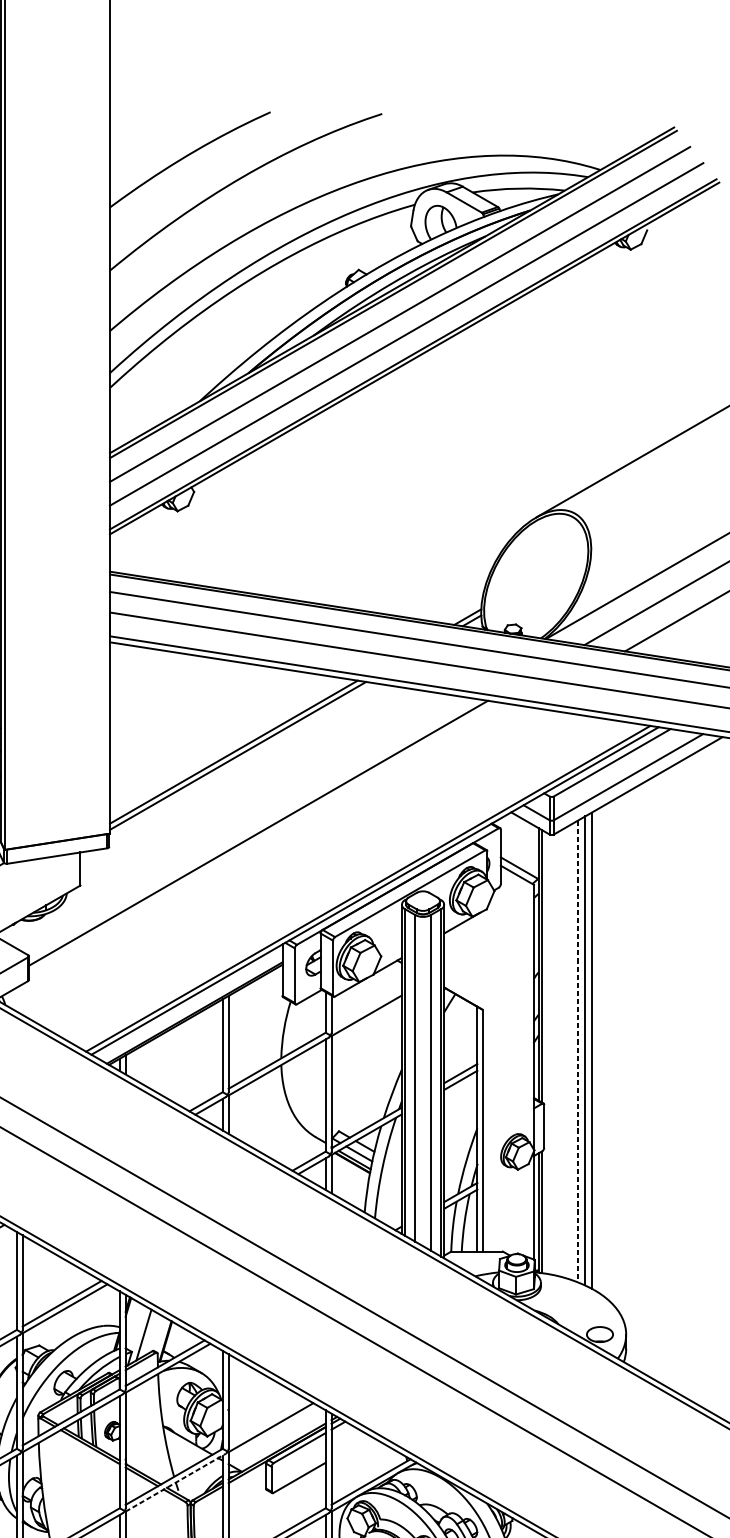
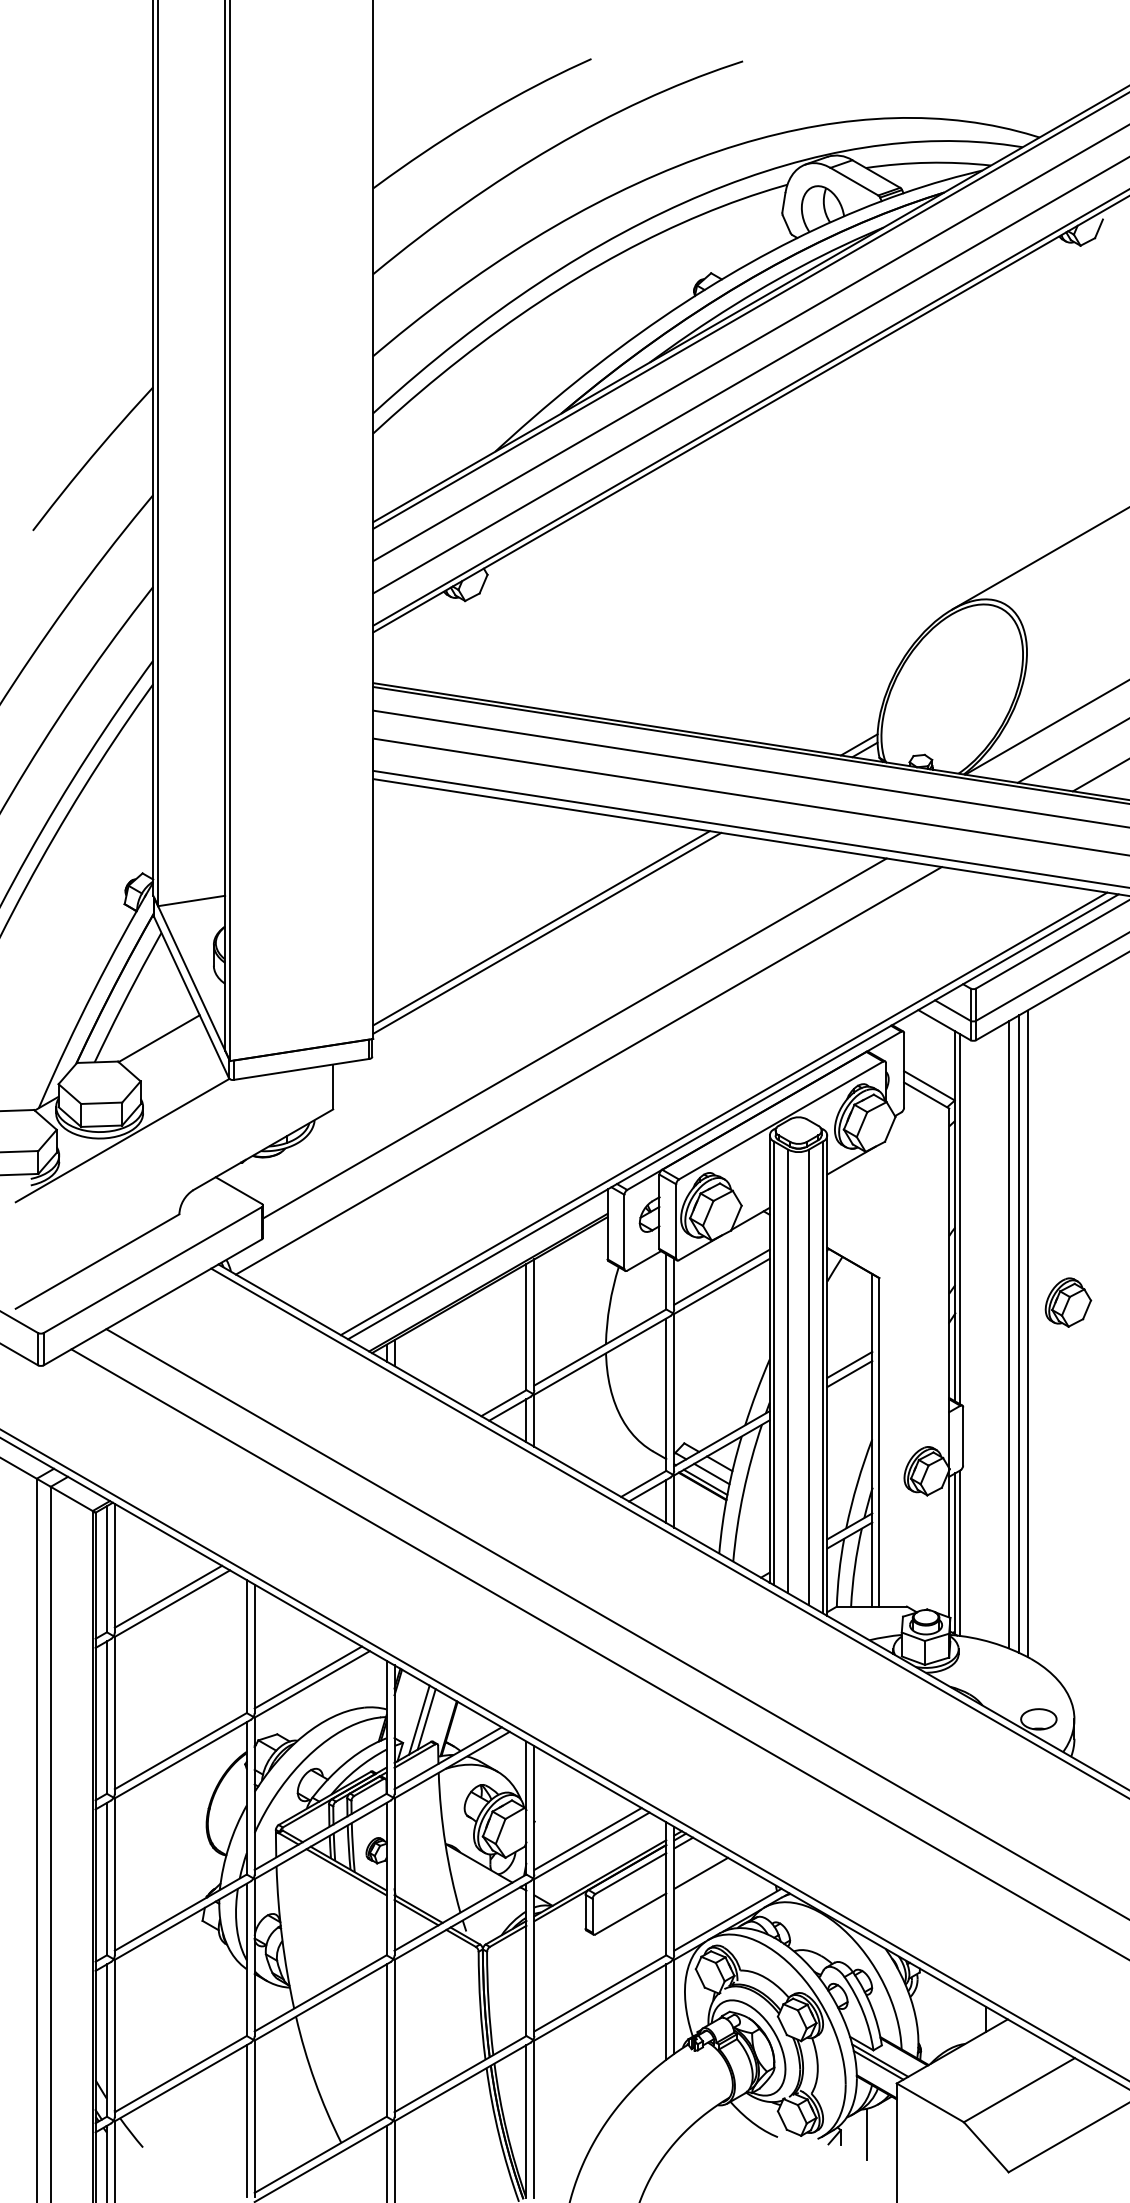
line: (268, 856) -> (588, 1070), added
line: (366, 1008) -> (721, 1276), added
part: (621, 1027) -> (1068, 1302), added
line: (577, 1051) -> (1008, 1335), dashed -> solid
line: (149, 1334) -> (426, 1719), added
line: (267, 1423) -> (587, 1839), added
line: (351, 1447) -> (701, 1872), added
line: (175, 1482) -> (462, 1920), dashed -> solid

